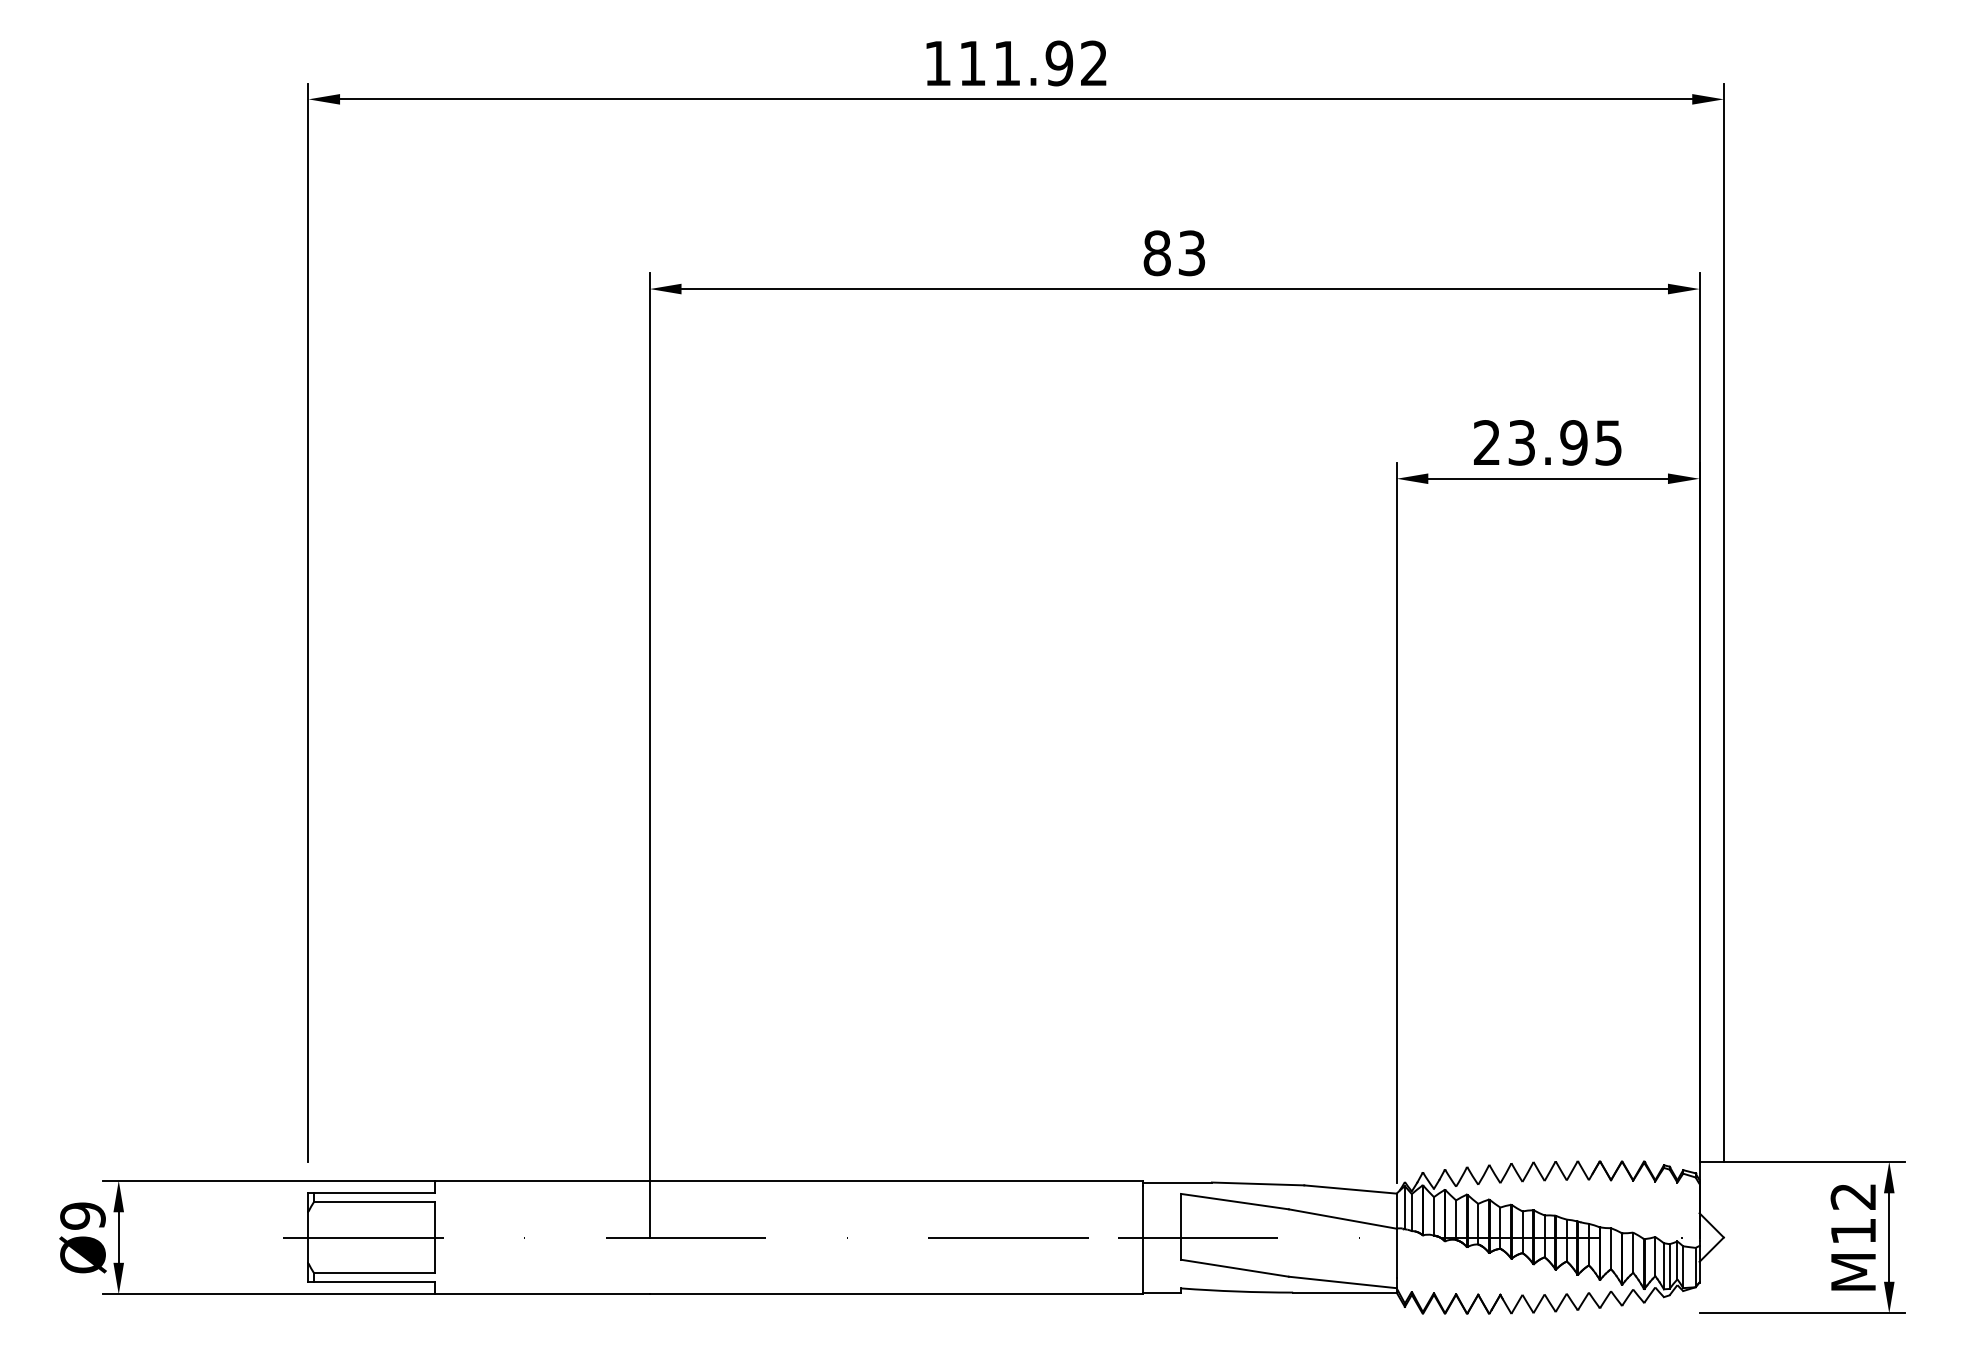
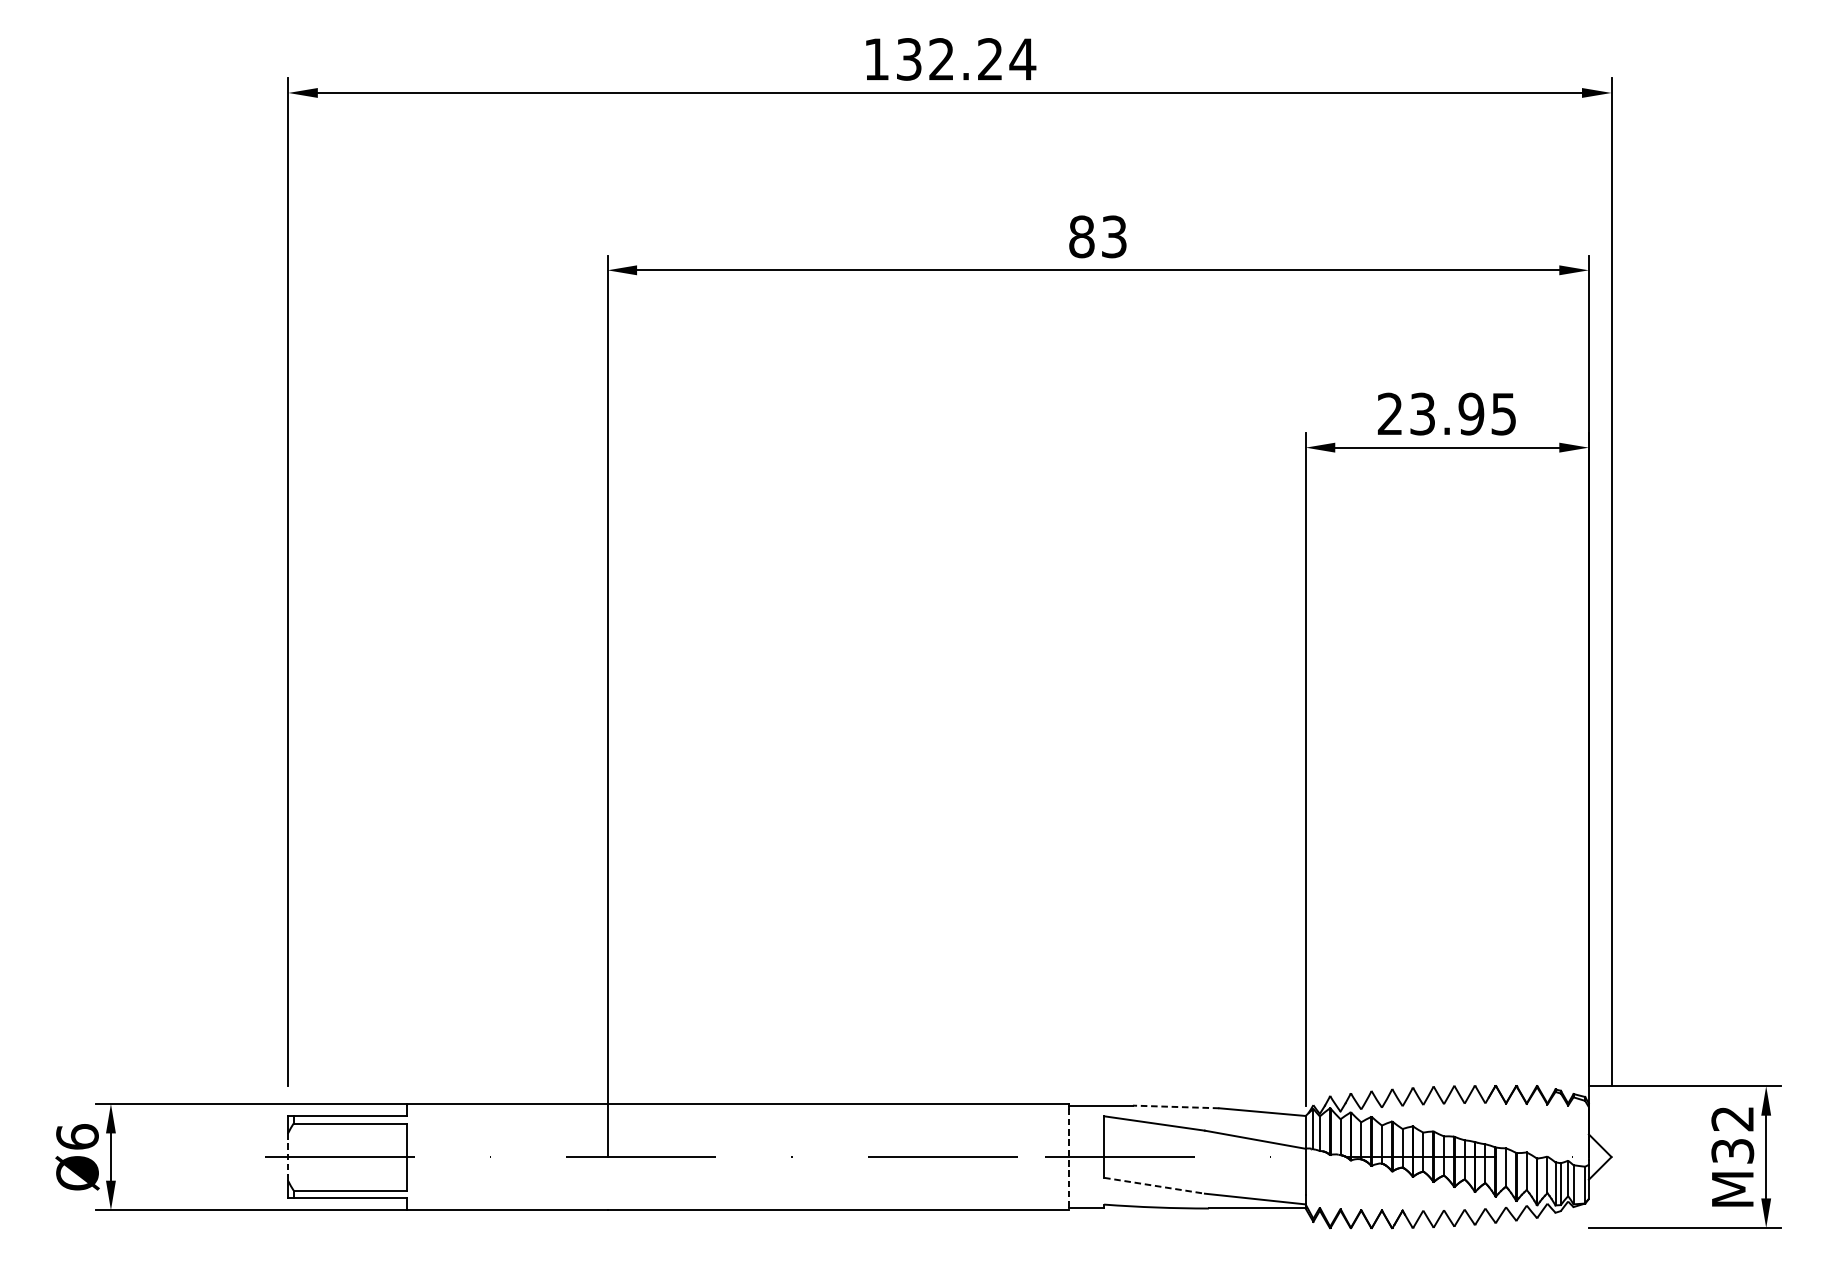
text: (1033, 63) -> (966, 59), 111.92 -> 132.24
line: (1257, 1183) -> (1175, 1106), solid -> dashed
text: (82, 1215) -> (77, 1136), Ø9 -> Ø6
text: (1853, 1231) -> (1732, 1151), M12 -> M32
line: (308, 1237) -> (288, 1157), solid -> dashed
line: (1143, 1240) -> (1068, 1159), solid -> dashed
line: (1234, 1268) -> (1154, 1185), solid -> dashed

